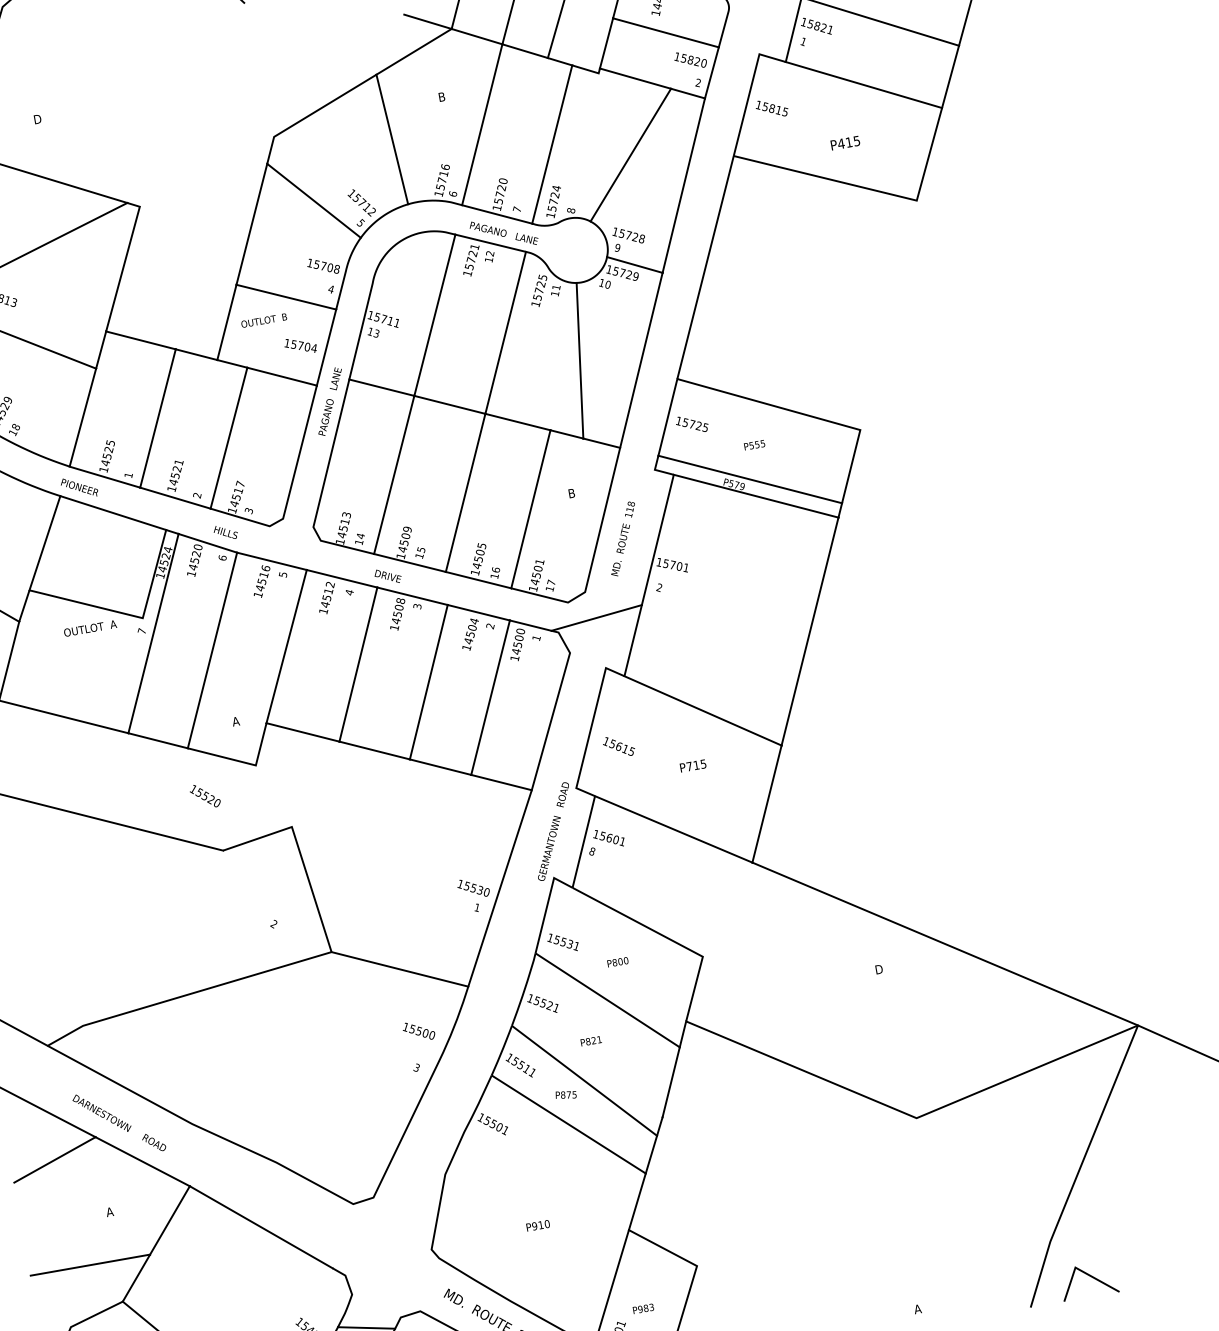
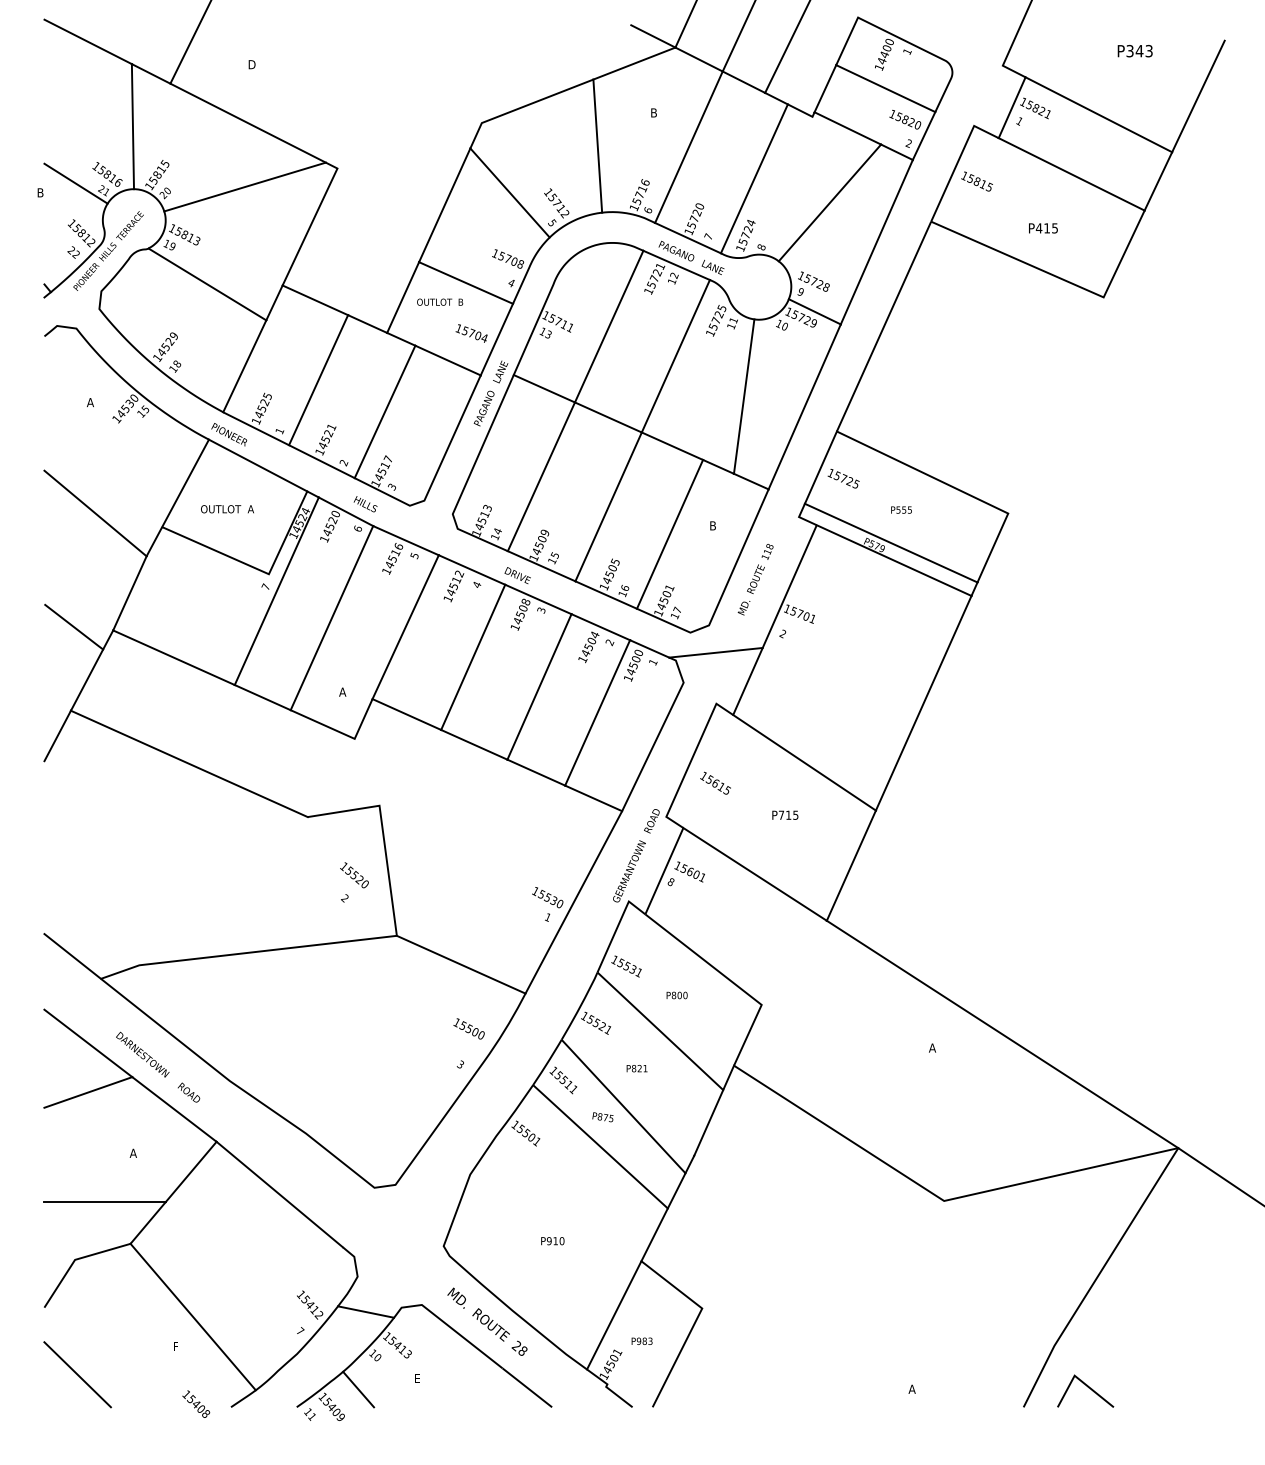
text: (90, 628) -> (227, 509), moved
text: (205, 796) -> (354, 875), moved
text: (878, 969) -> (932, 1047), D -> A

